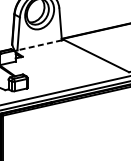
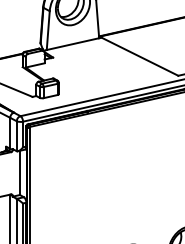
line: (39, 45) -> (72, 44), dashed -> solid

